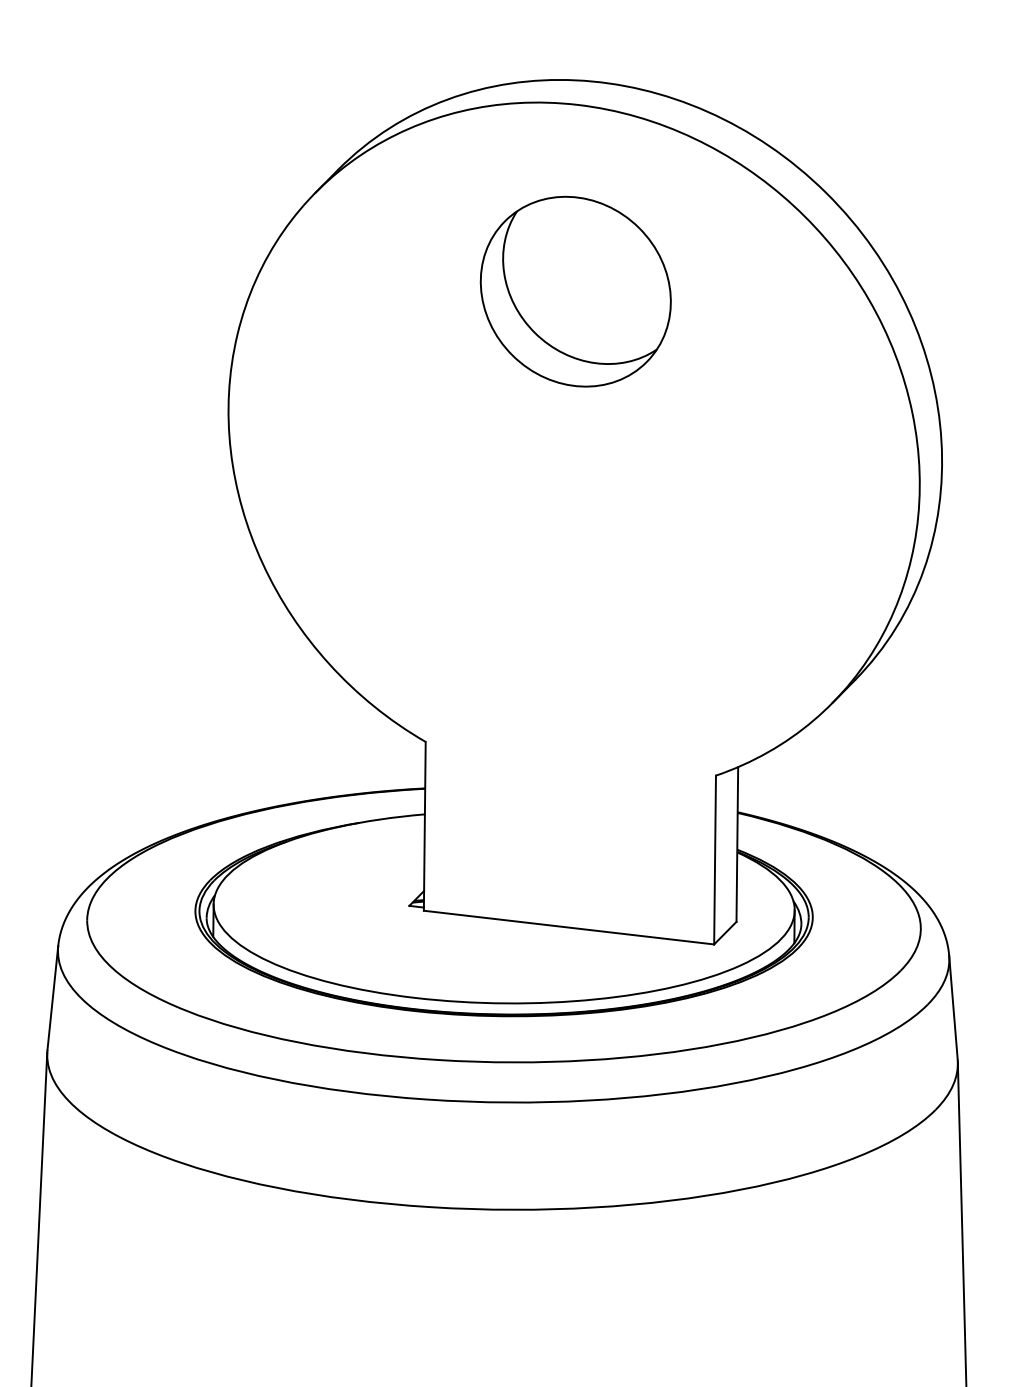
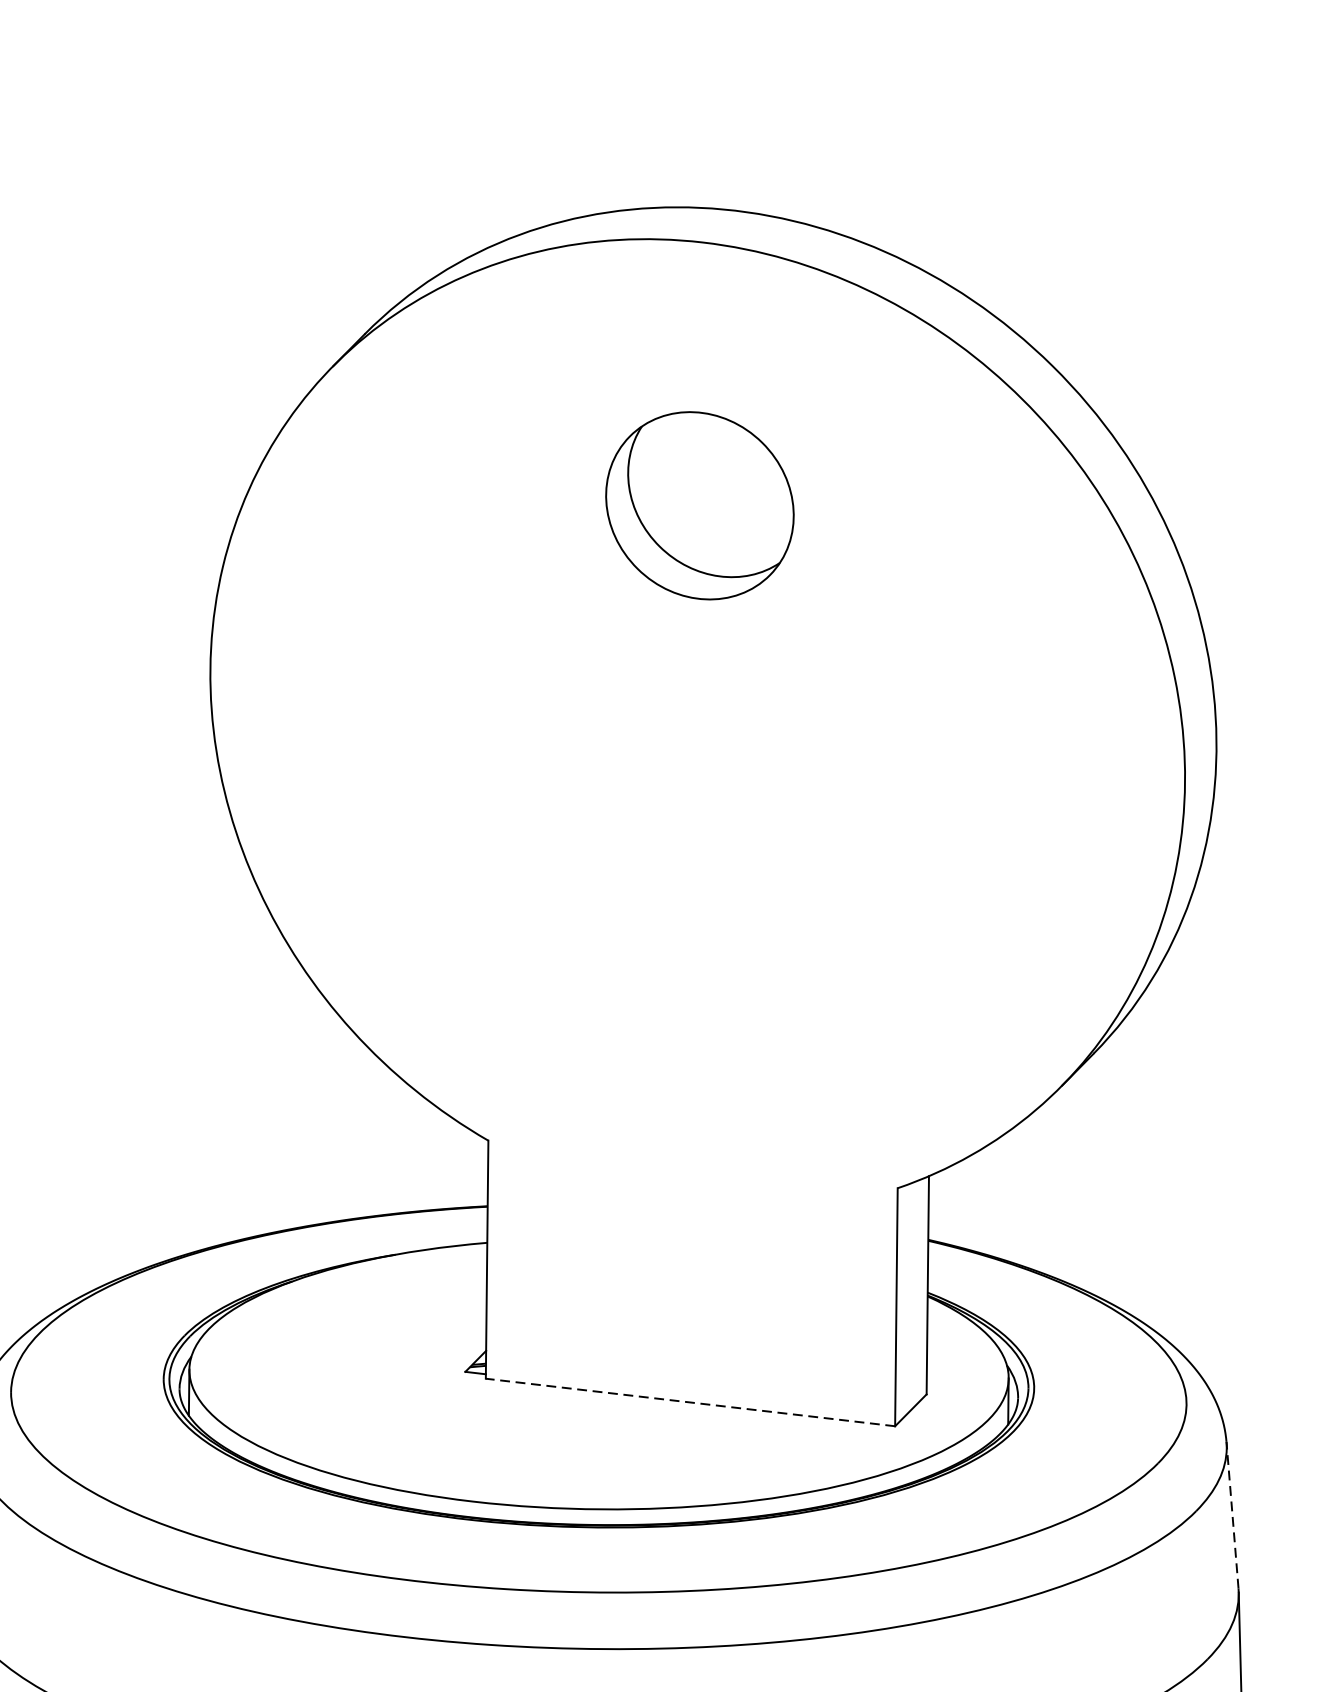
part: (575, 291) -> (699, 505), size x0.7
line: (568, 927) -> (689, 1402), solid -> dashed
line: (953, 1007) -> (1232, 1515), solid -> dashed

